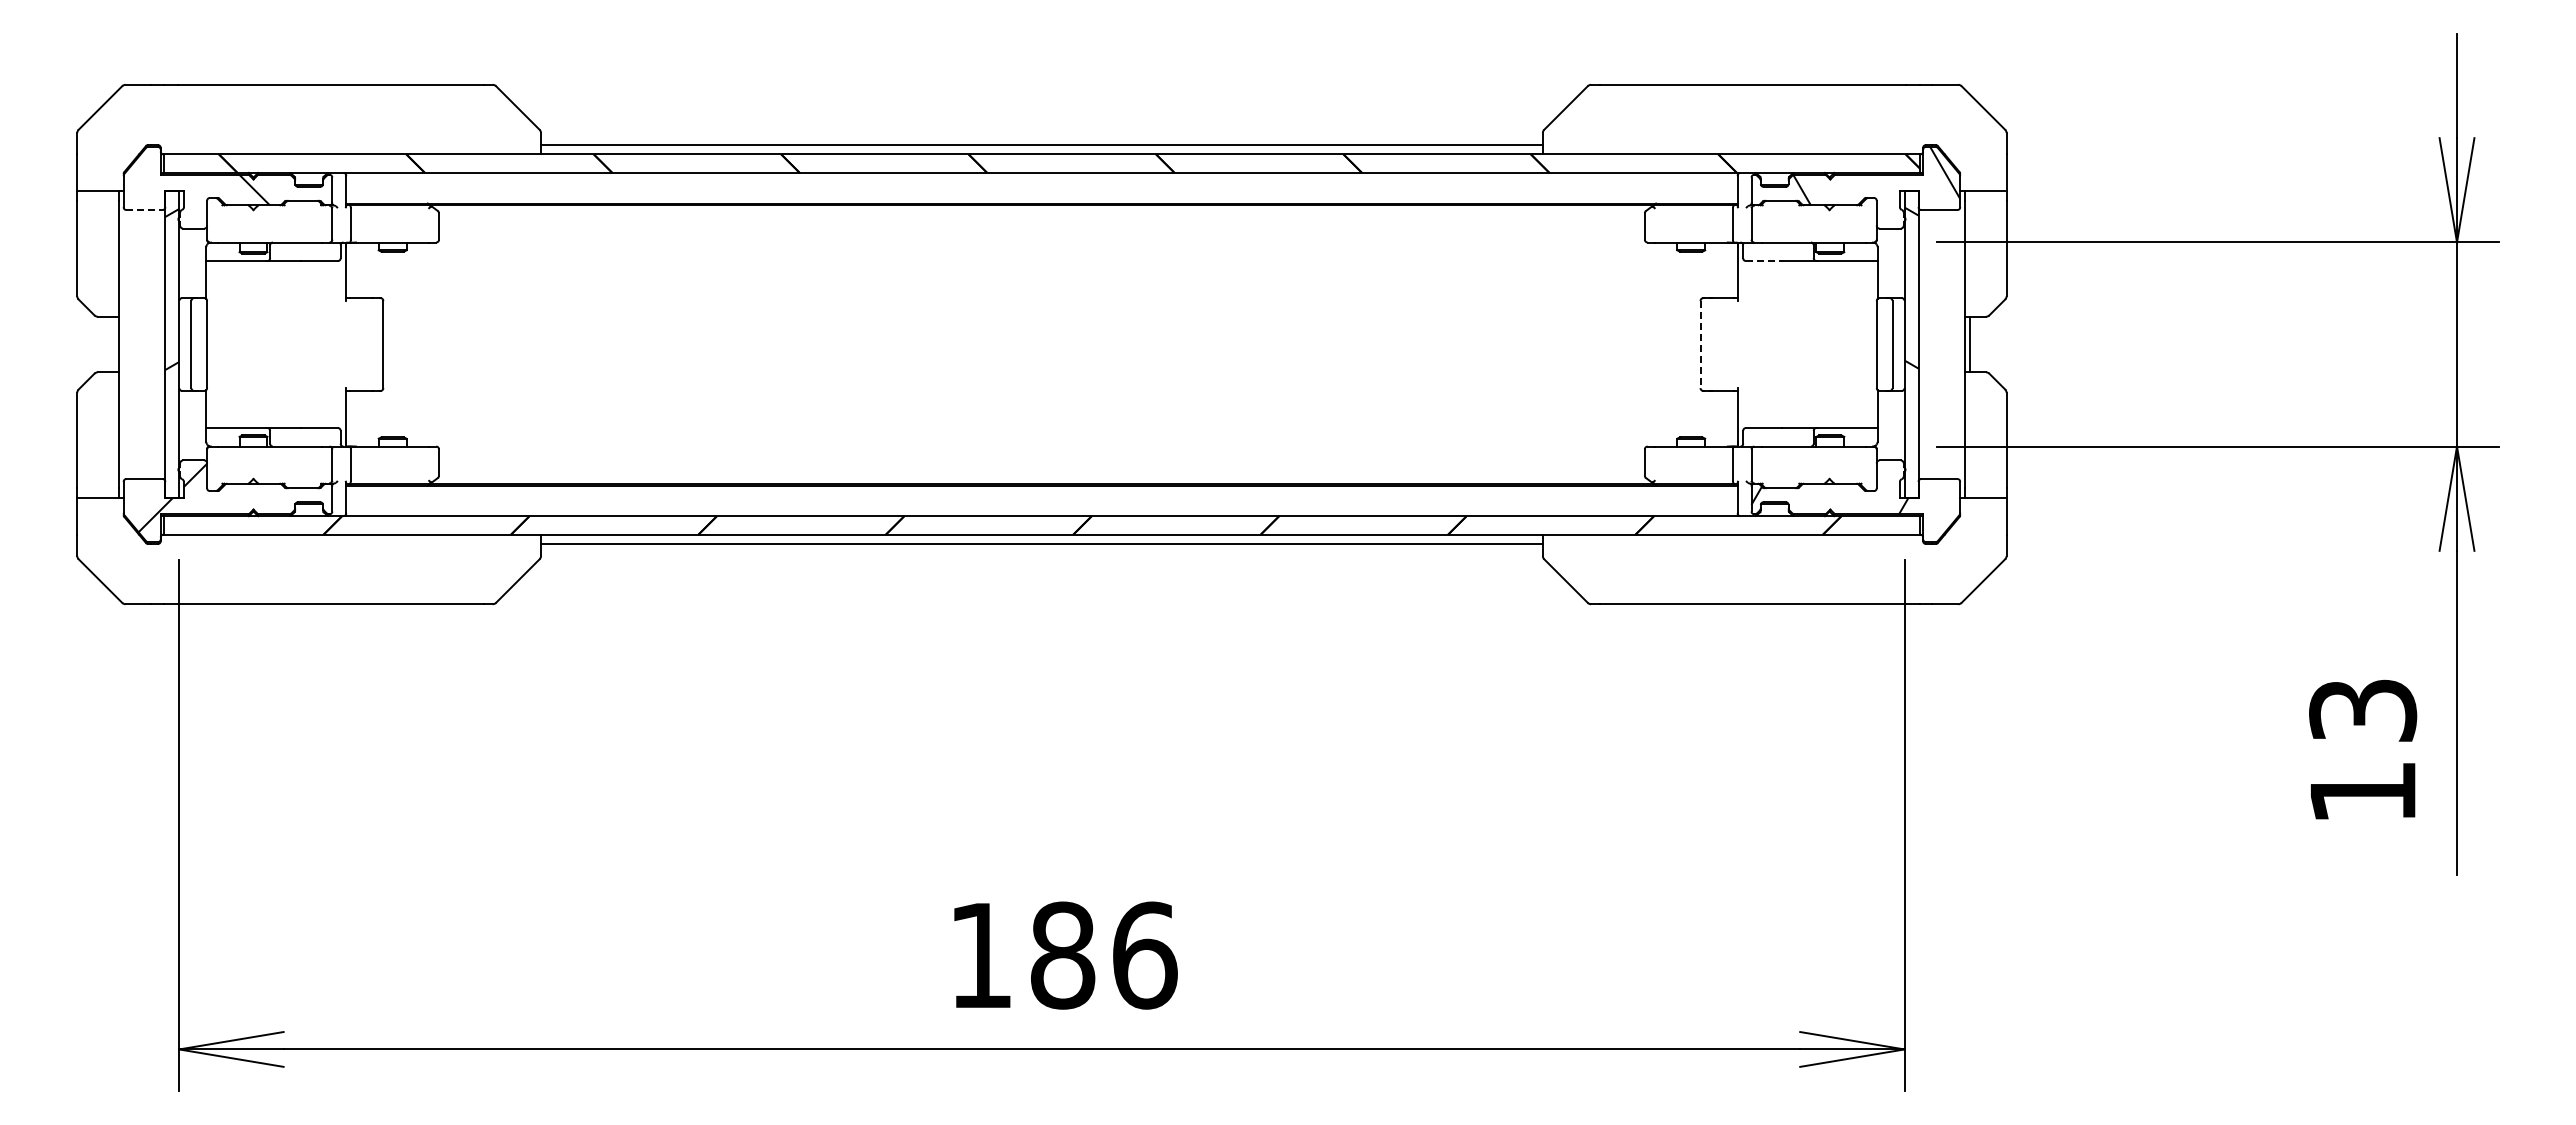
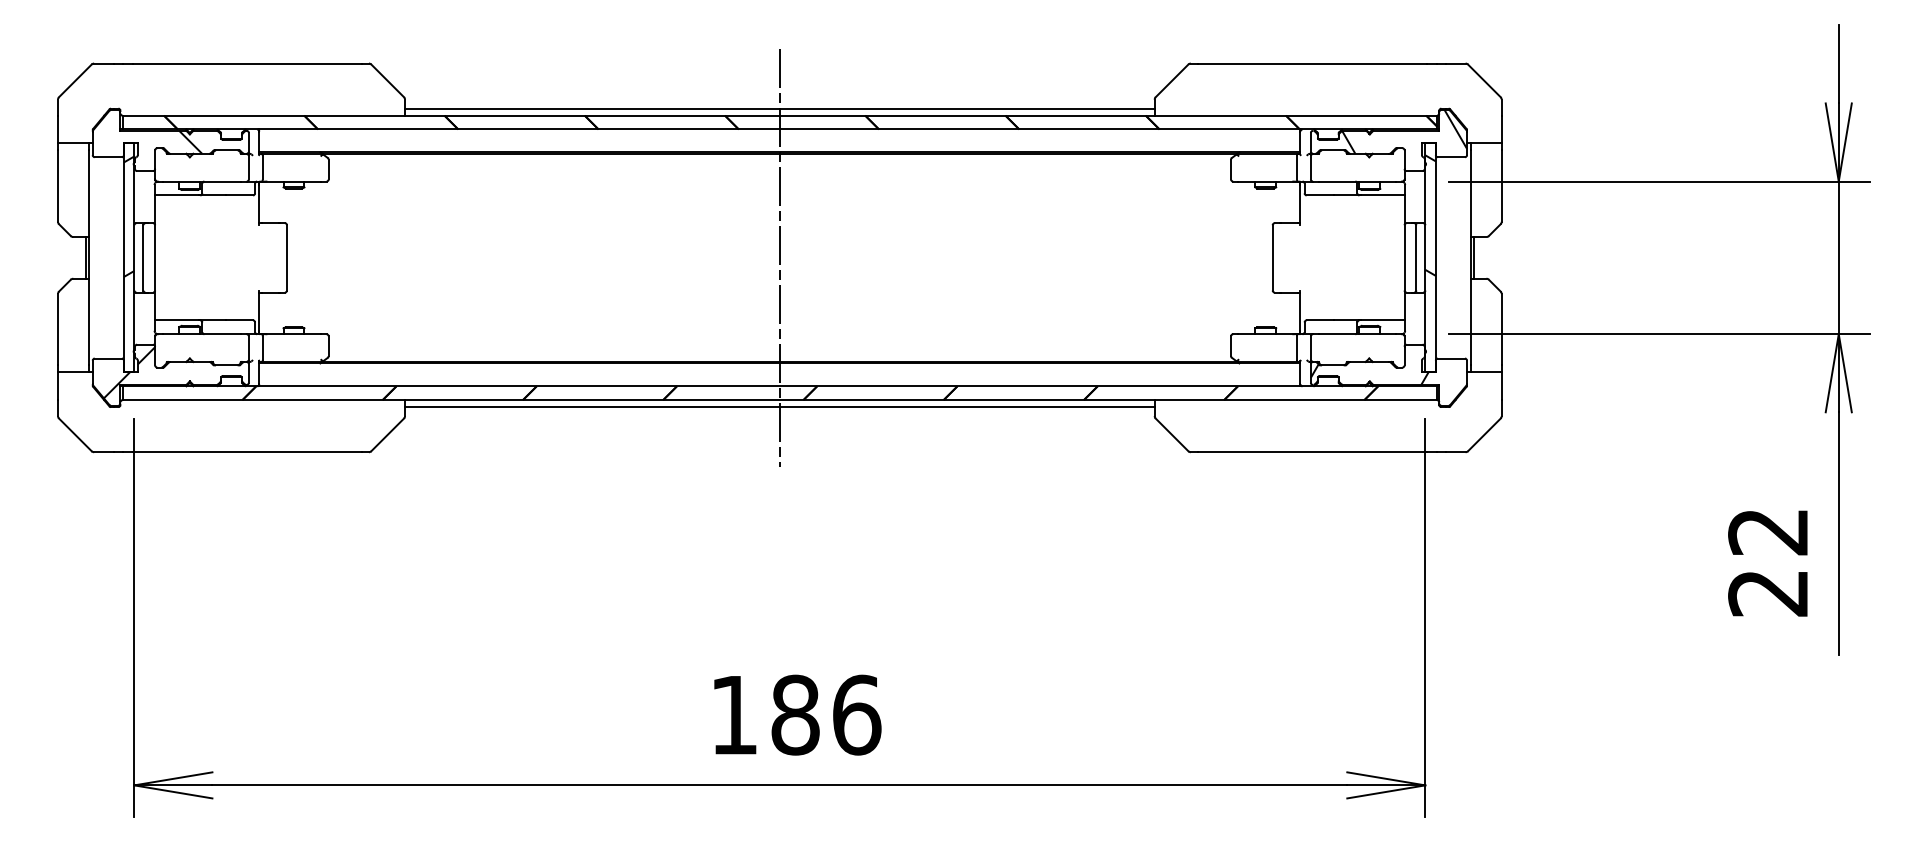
line: (145, 210) -> (109, 157), dashed -> solid
line: (1764, 261) -> (1320, 195), dashed -> solid
line: (114, 344) -> (85, 257), added
line: (1041, 344) -> (779, 257), added
line: (1700, 344) -> (1272, 257), dashed -> solid
text: (2363, 751) -> (1768, 562), 13 -> 22

